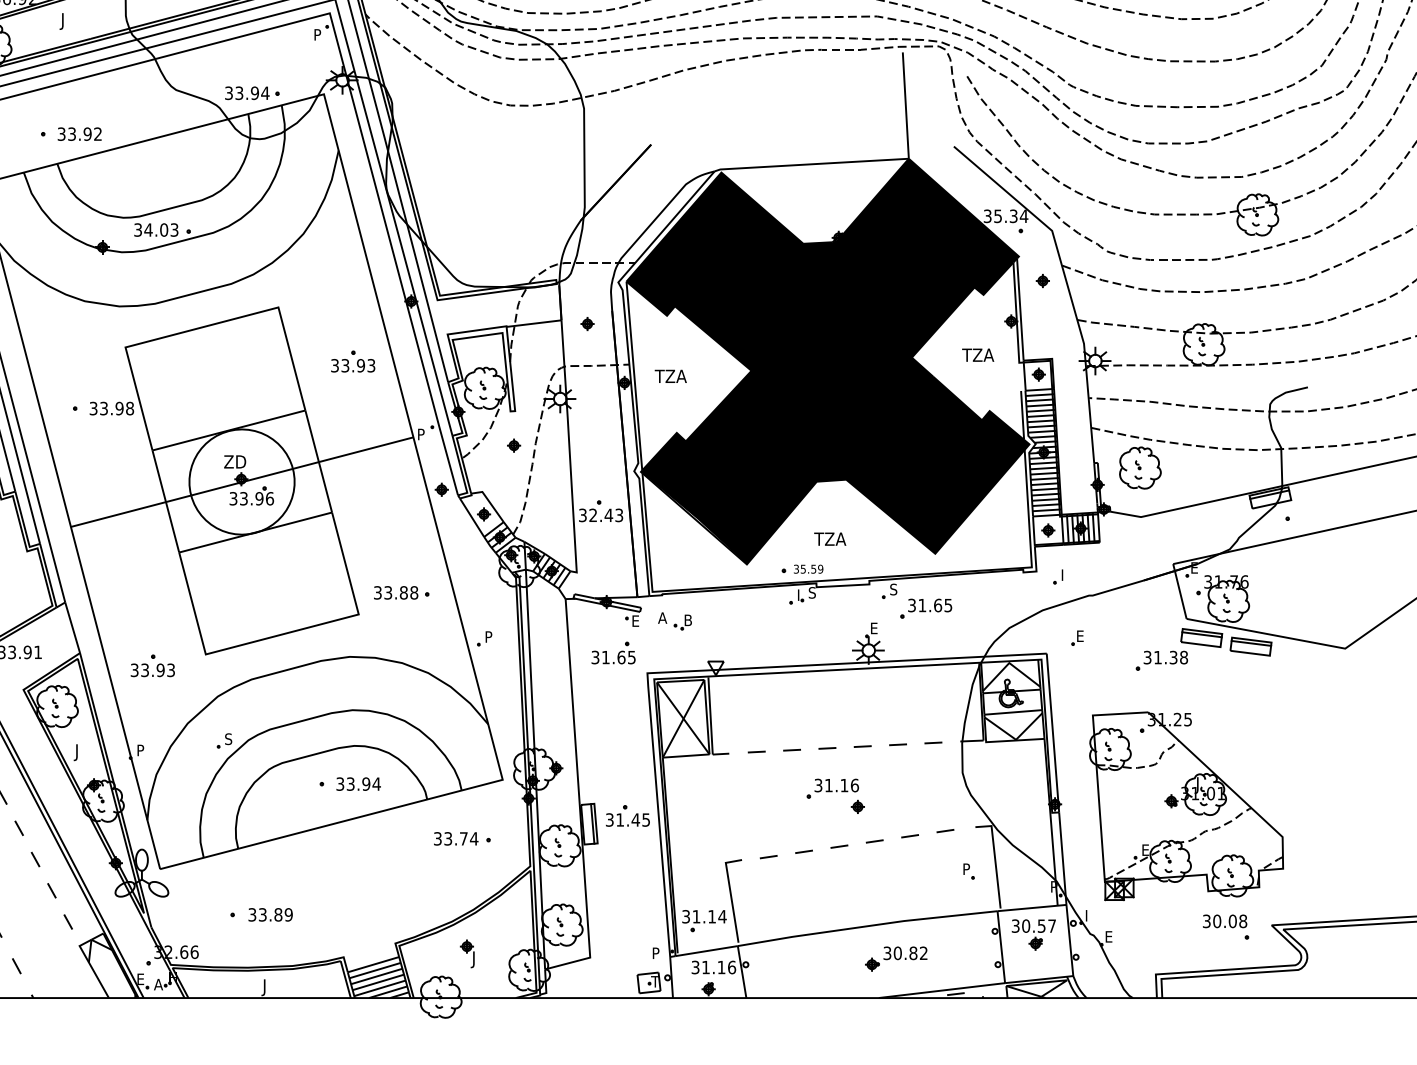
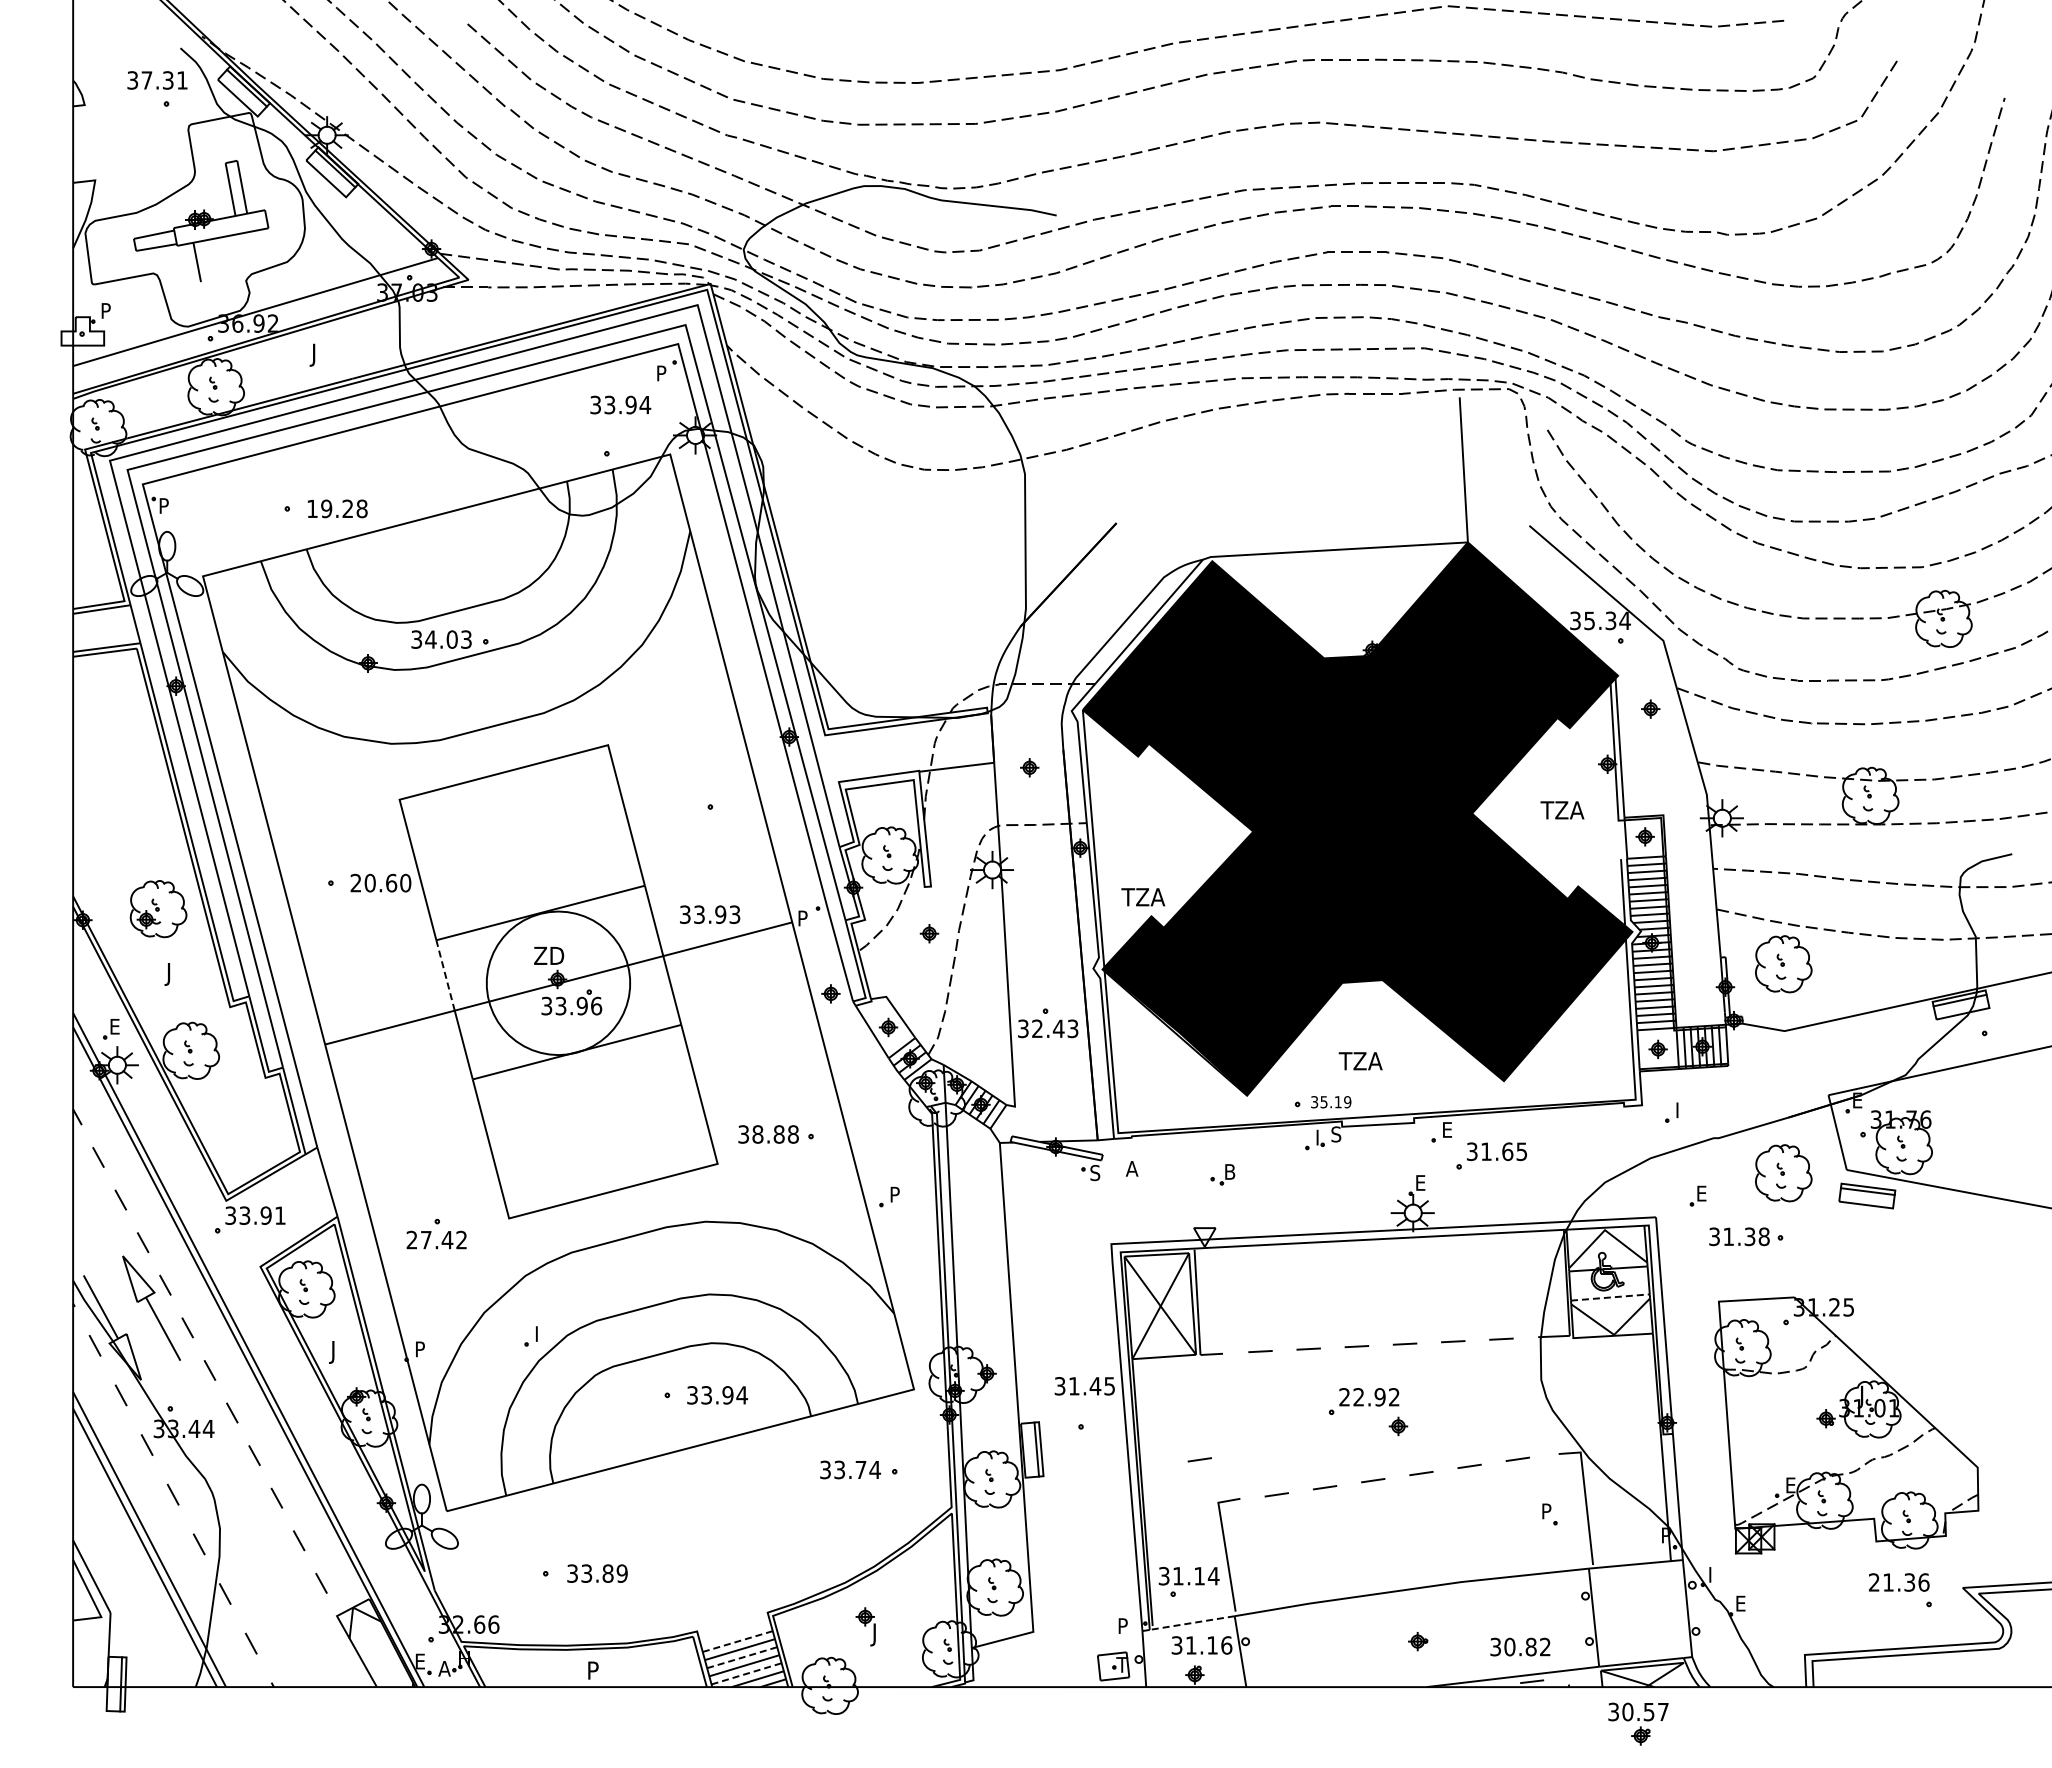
text: (247, 92) -> (620, 404), moved
text: (80, 133) -> (337, 508), 33.92 -> 19.28
text: (353, 365) -> (710, 914), moved
text: (670, 376) -> (1143, 897), moved
text: (111, 408) -> (380, 882), 33.98 -> 20.60
line: (159, 475) -> (445, 974), solid -> dashed
text: (813, 569) -> (1337, 1102), 35.59 -> 35.19
text: (893, 589) -> (1447, 1129), S -> E
text: (387, 592) -> (757, 1134), 33.88 -> 38.88
text: (635, 621) -> (1095, 1173), E -> S
part: (1140, 621) -> (1783, 1173), added
part: (682, 622) -> (1222, 1174), moved
part: (1250, 646) -> (1934, 1207), removed
part: (618, 653) -> (1071, 1217), removed
text: (1165, 657) -> (1739, 1236), moved
text: (152, 669) -> (436, 1239), 33.93 -> 27.42
line: (1013, 712) -> (1610, 1297), solid -> dashed
text: (228, 739) -> (540, 1334), S -> I
text: (836, 785) -> (1369, 1397), 31.16 -> 22.92
text: (627, 820) -> (1084, 1386), moved
line: (712, 831) -> (1199, 1459), added
text: (1225, 921) -> (1899, 1582), 30.08 -> 21.36
part: (1033, 934) -> (1638, 1723), moved
line: (706, 951) -> (1191, 1623), solid -> dashed
text: (905, 952) -> (1520, 1646), moved
line: (373, 964) -> (737, 1641), solid -> dashed
line: (376, 976) -> (742, 1657), solid -> dashed
text: (266, 987) -> (591, 1672), J -> P
line: (379, 988) -> (746, 1673), solid -> dashed

